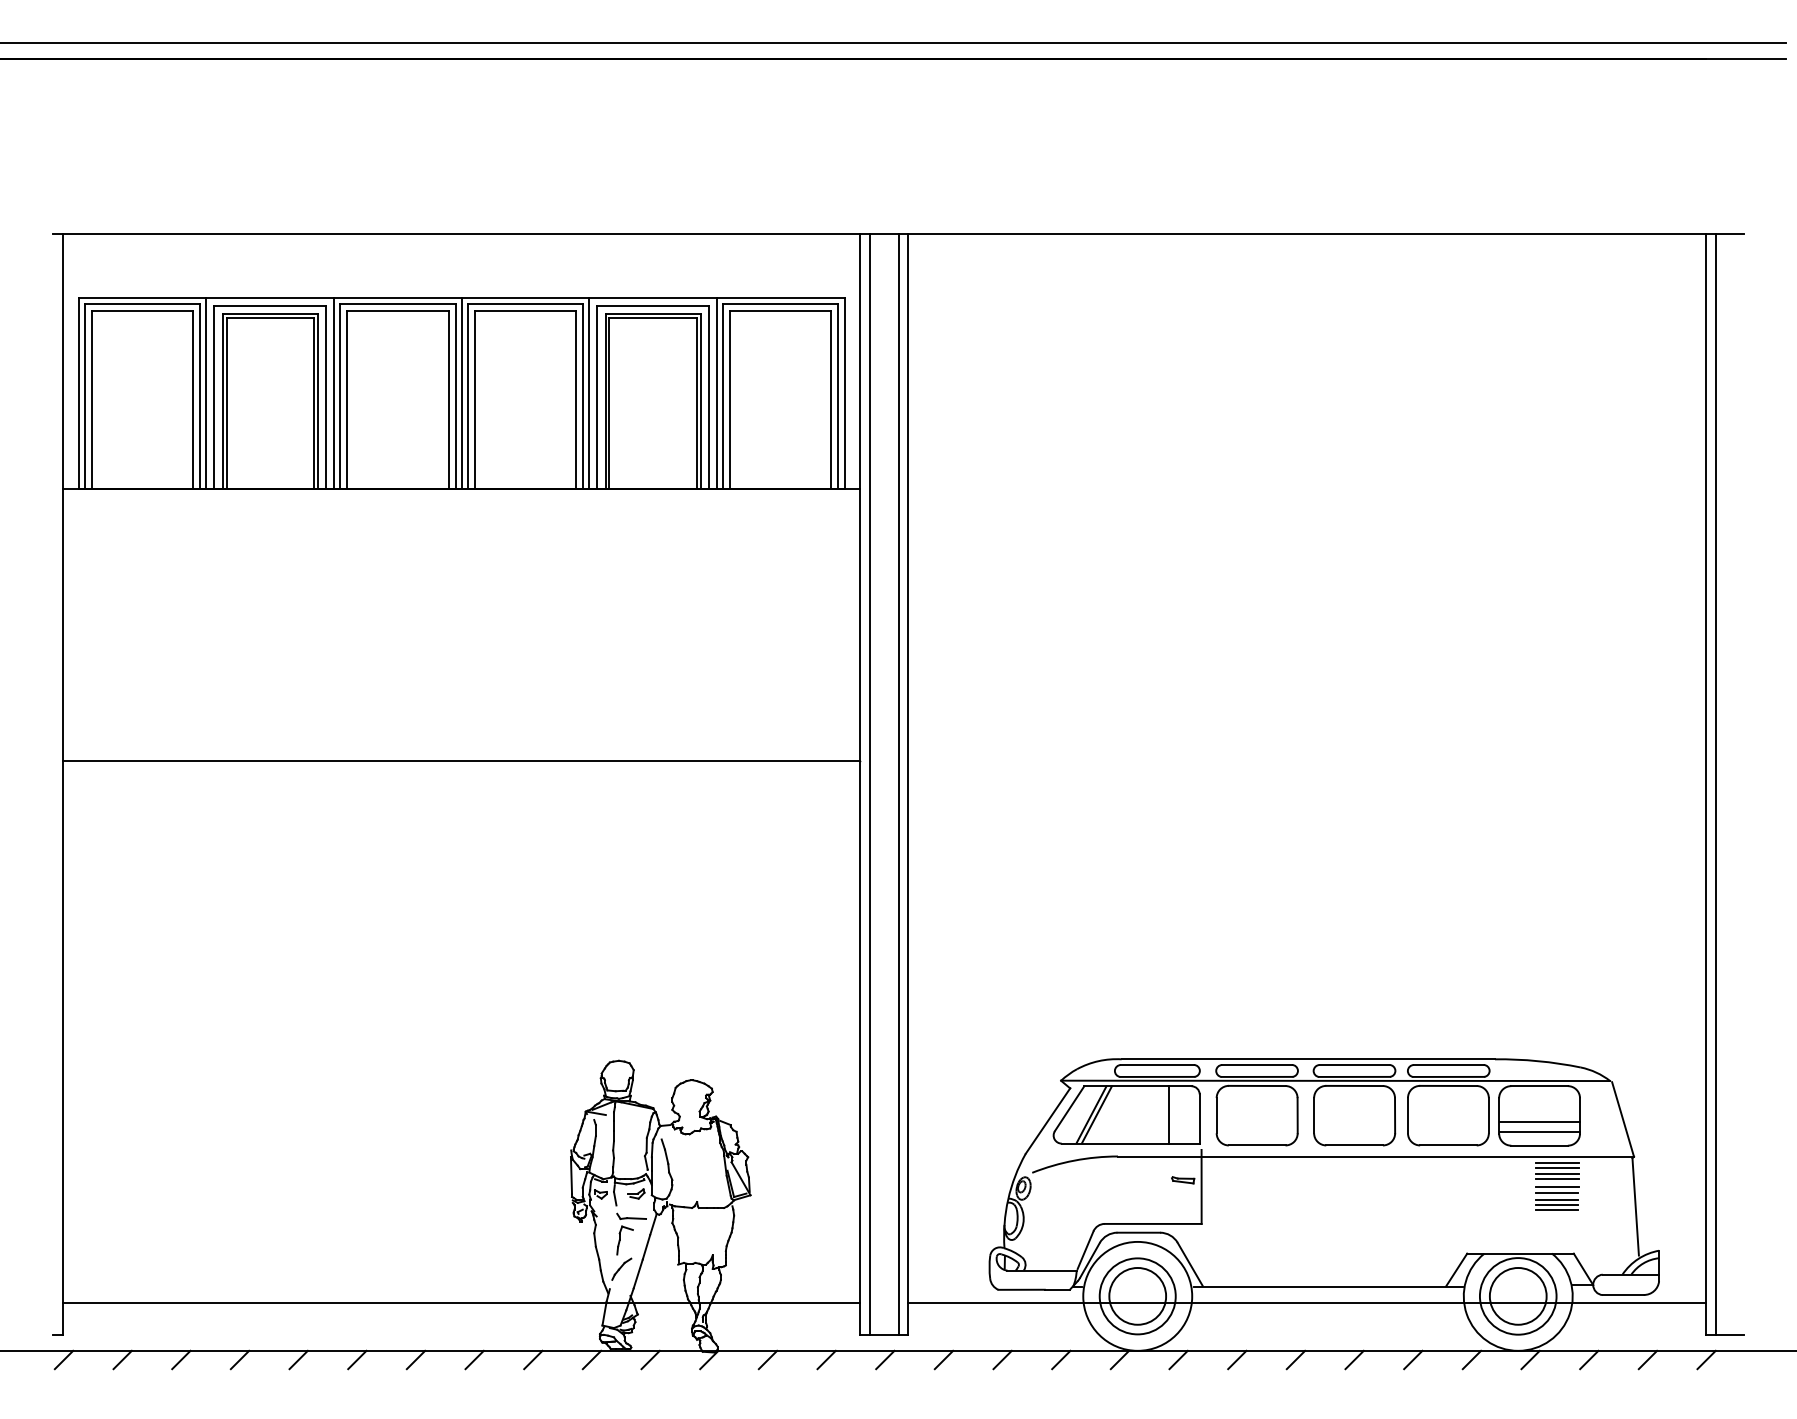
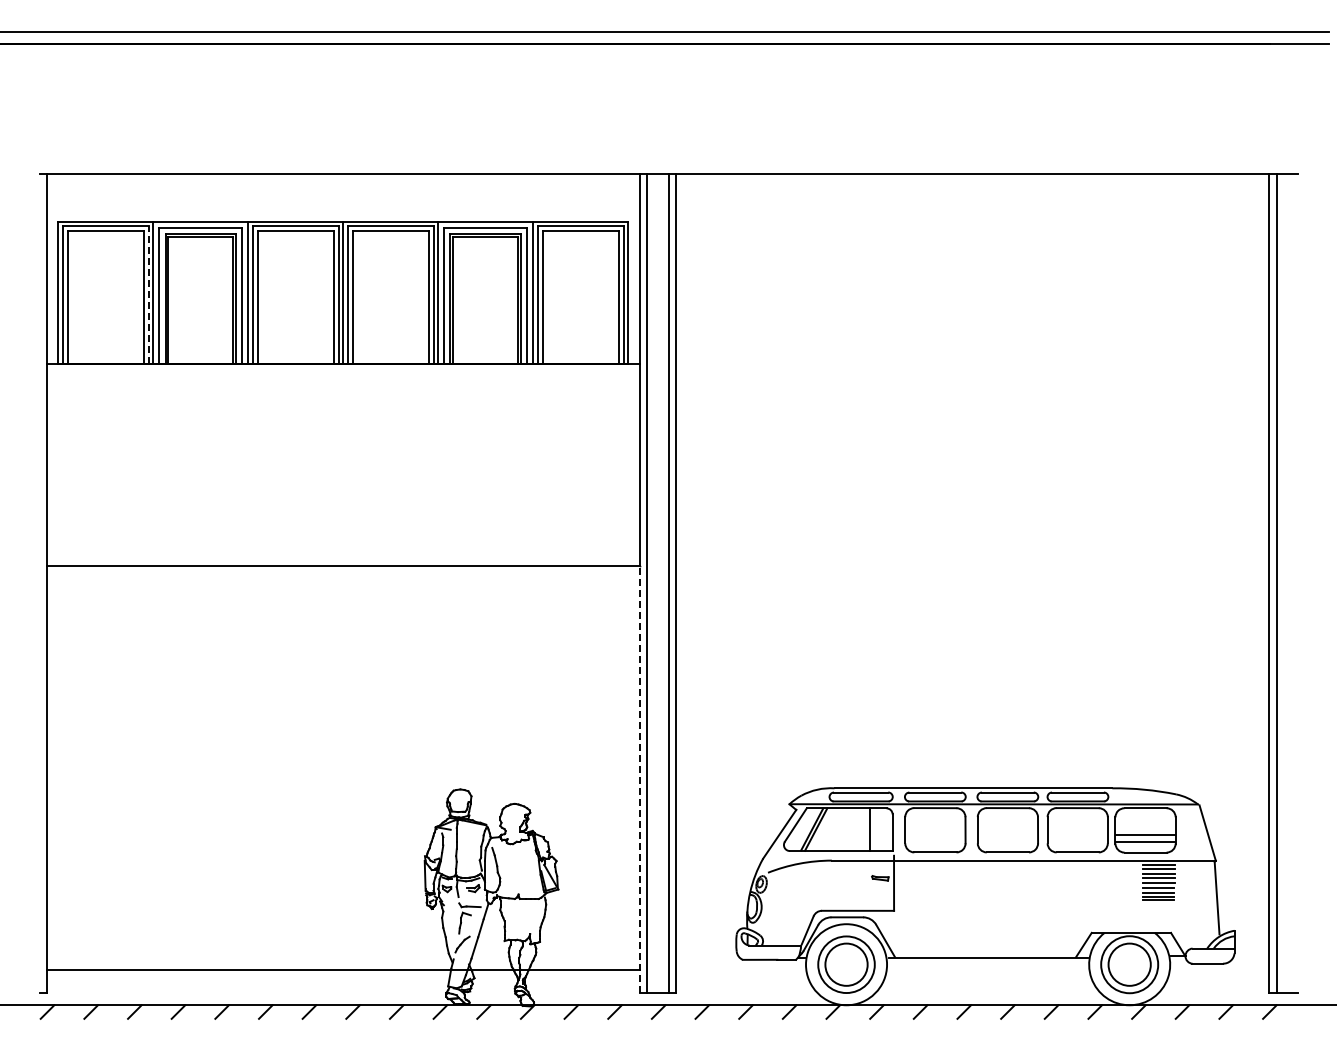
line: (199, 397) -> (148, 295), solid -> dashed
line: (860, 1047) -> (640, 779), solid -> dashed
line: (1307, 1302) -> (972, 969), removed

